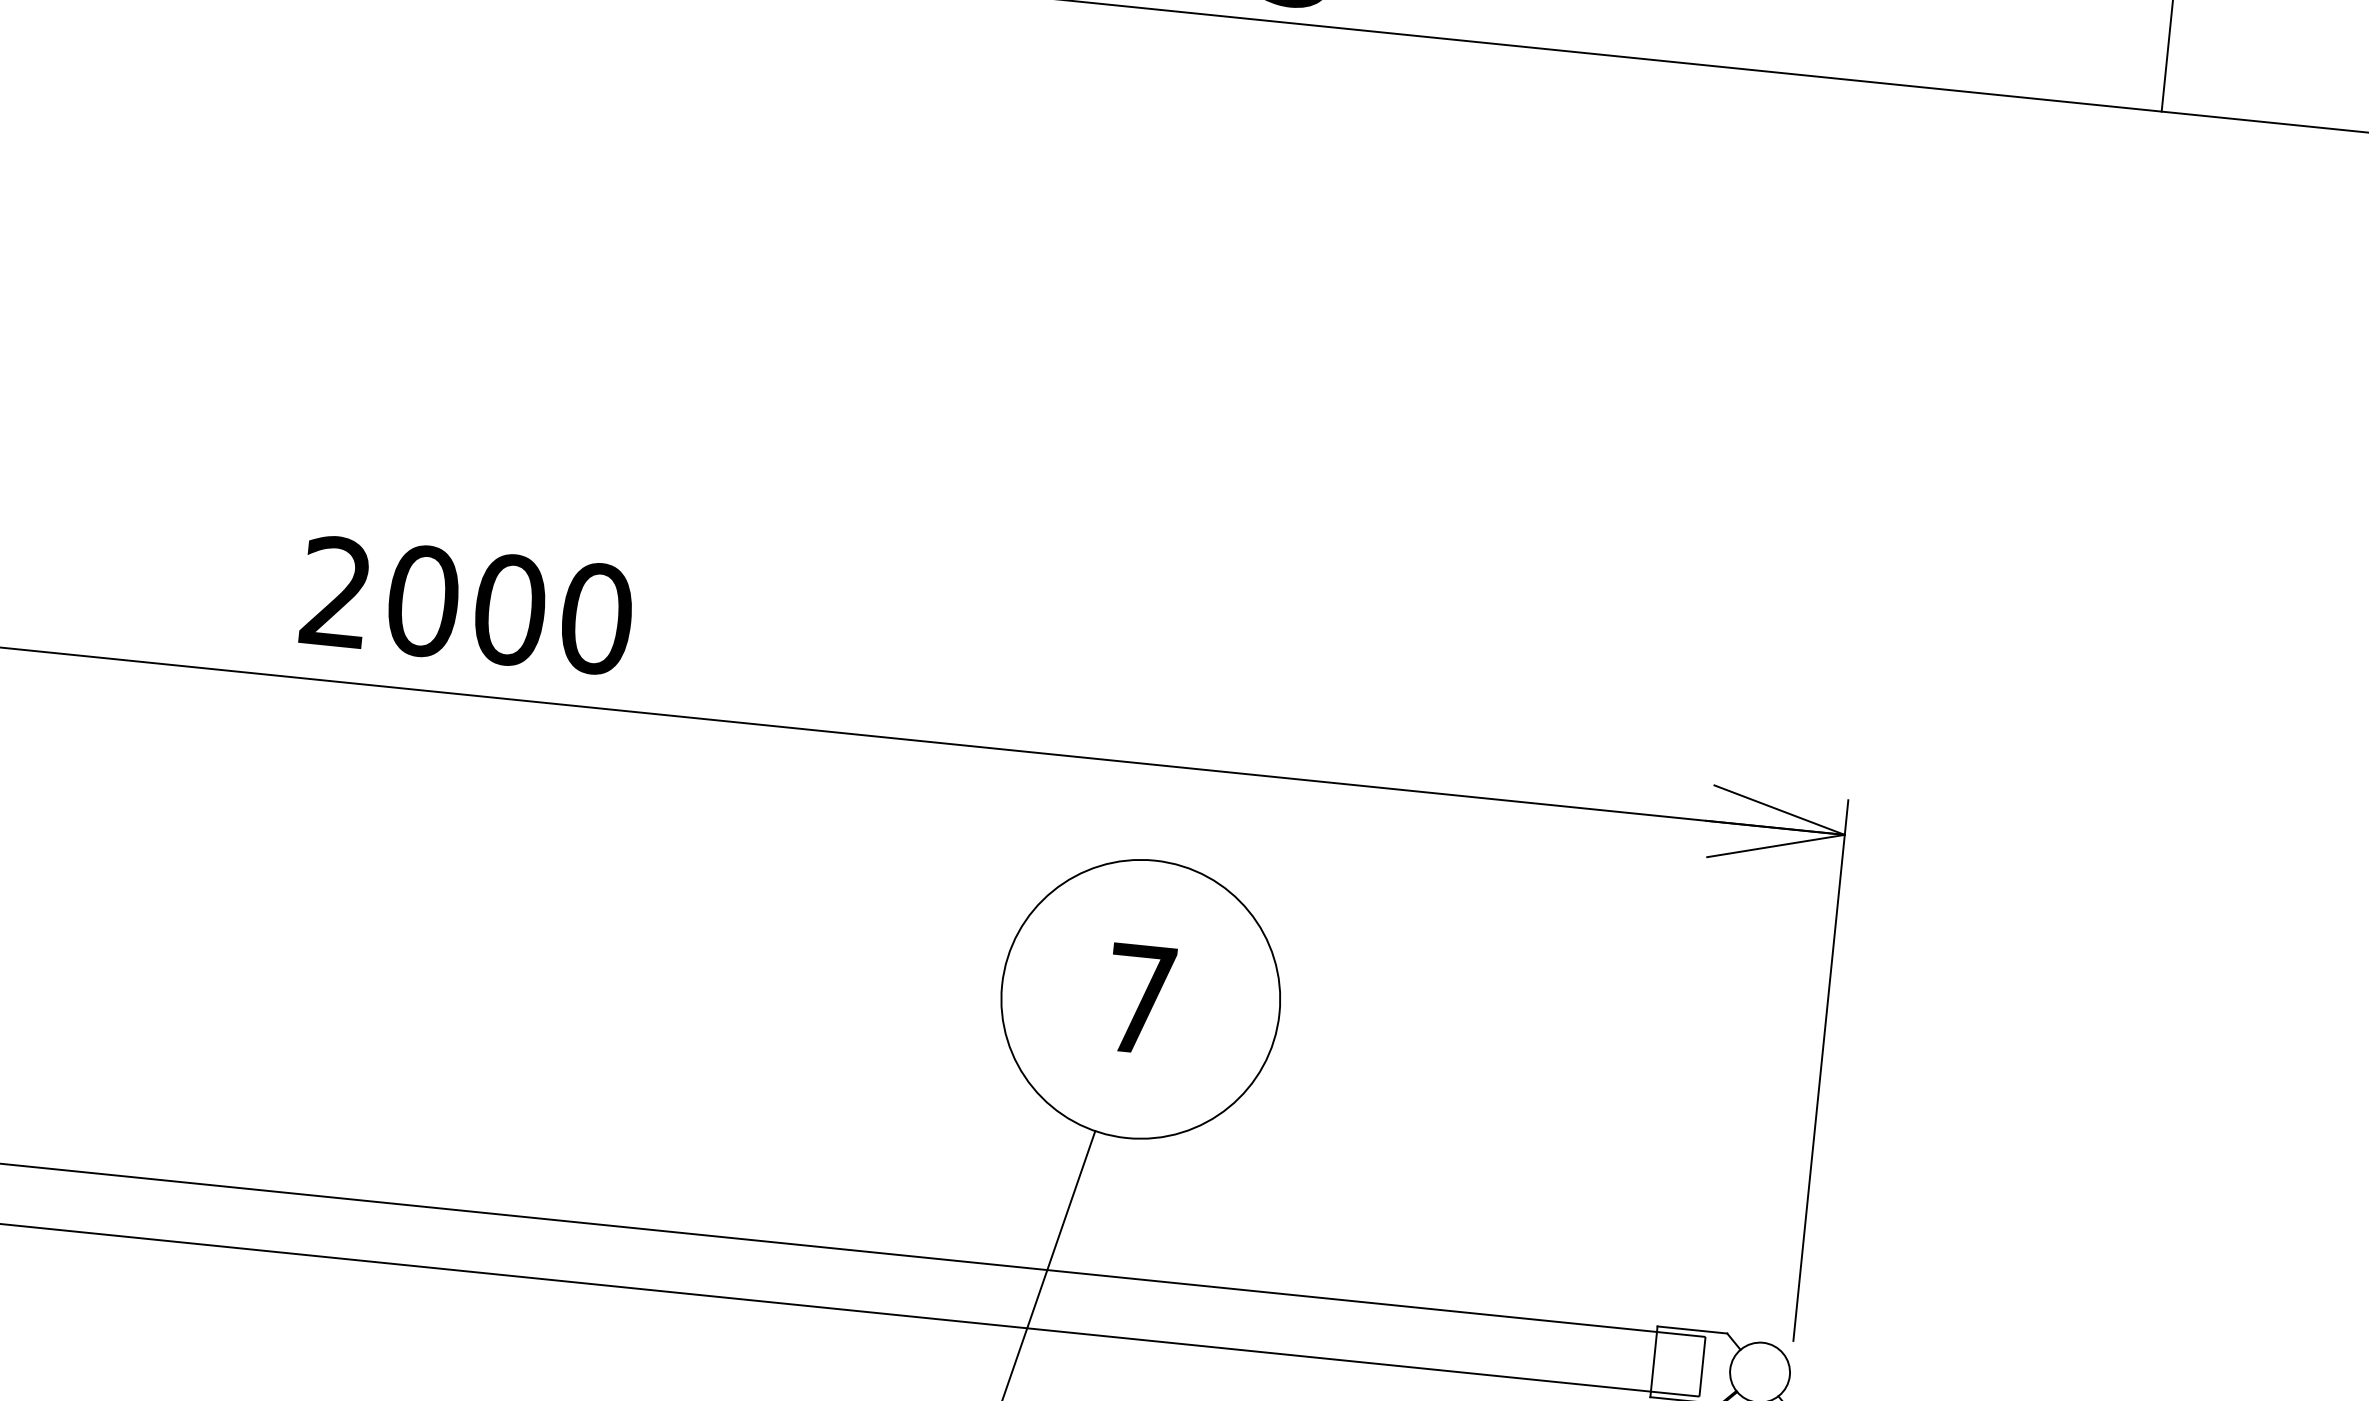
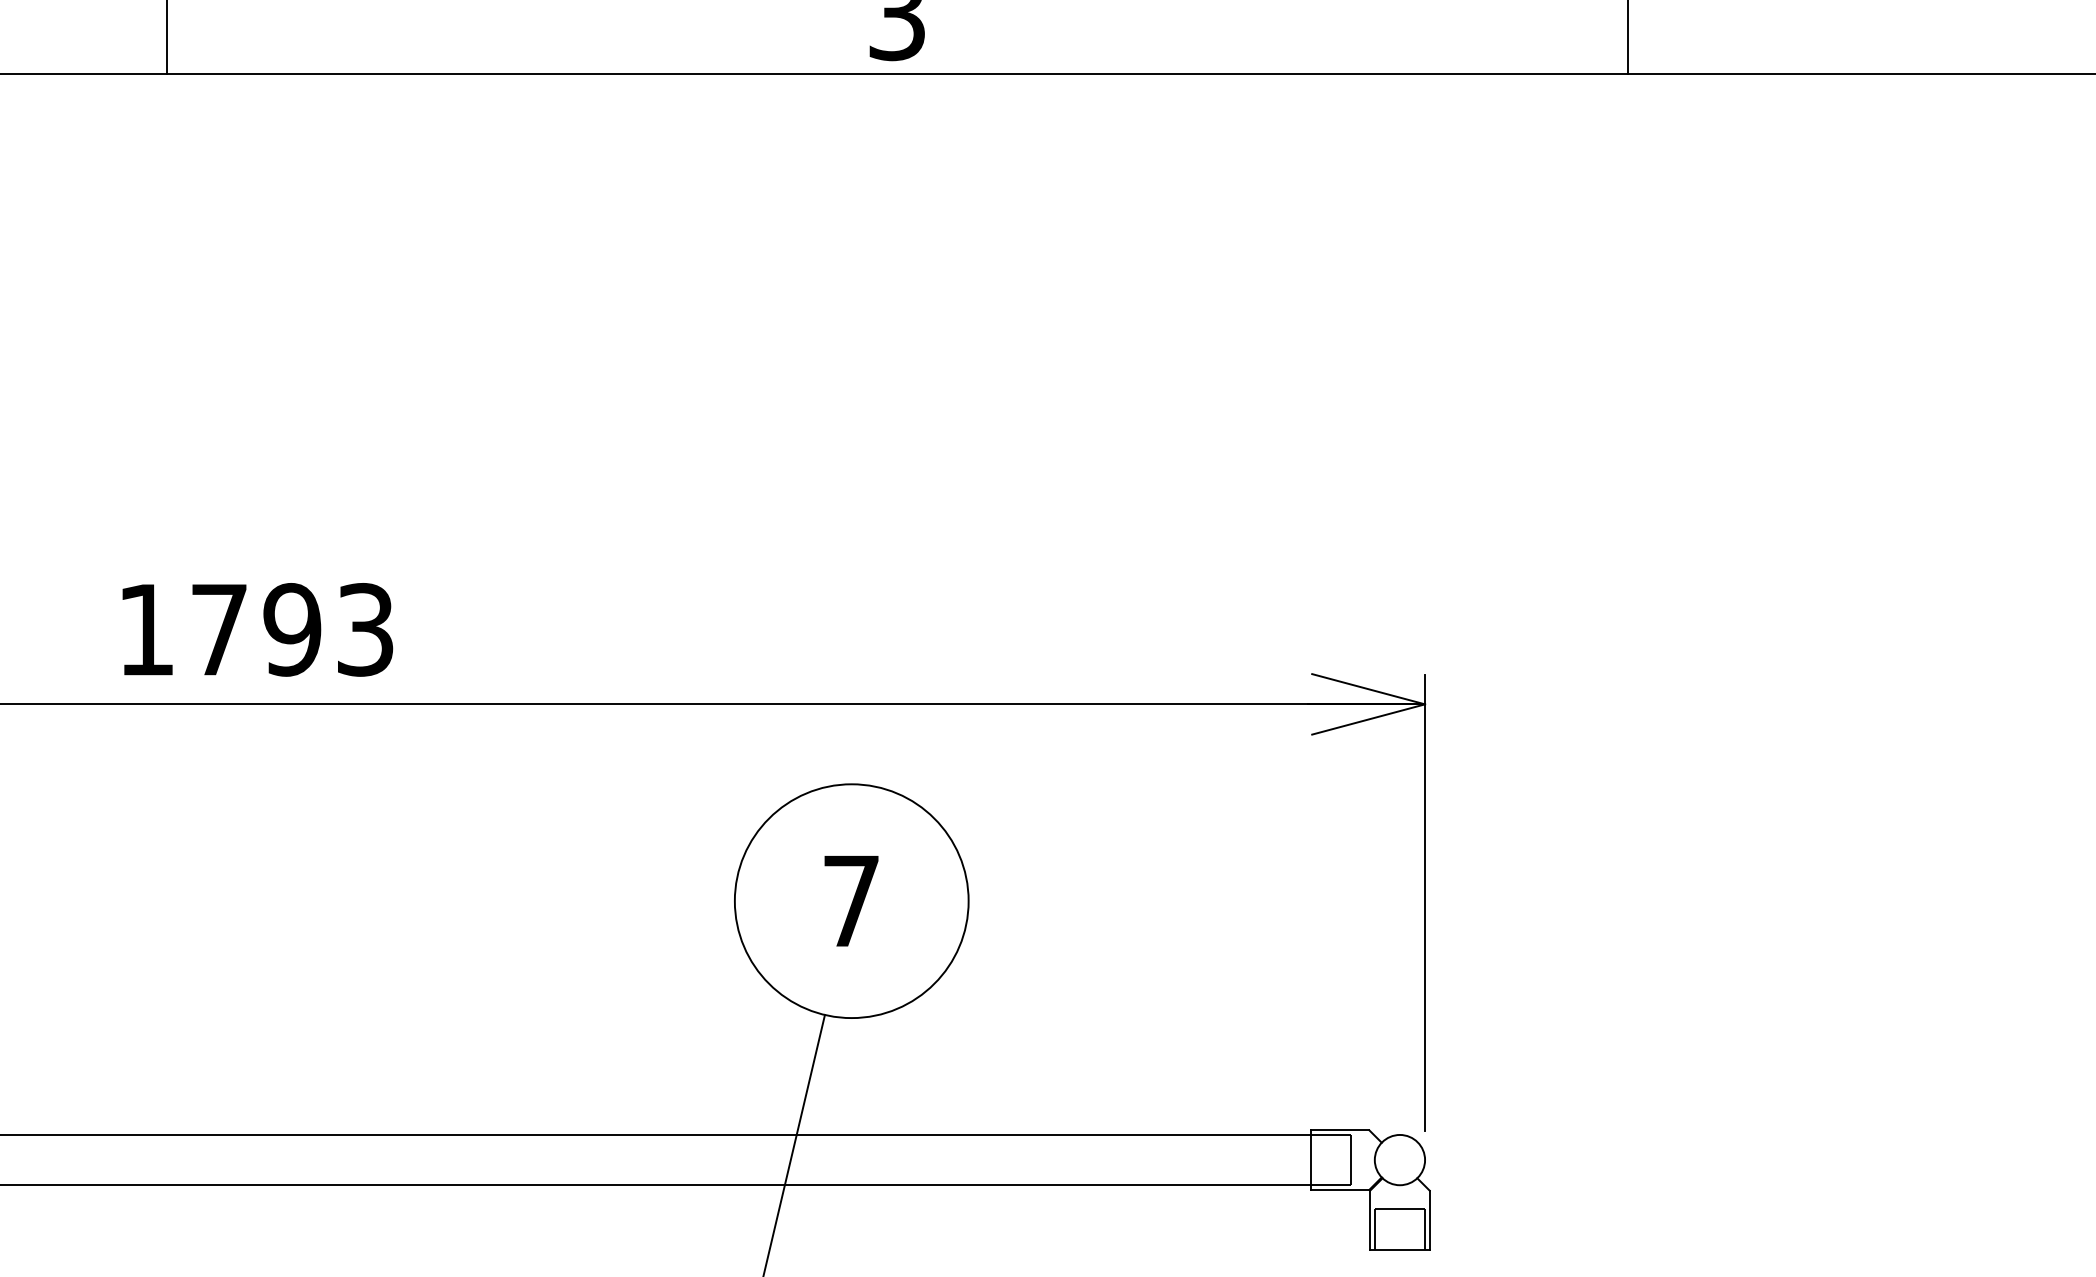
text: (467, 605) -> (256, 629), 2000 -> 1793

